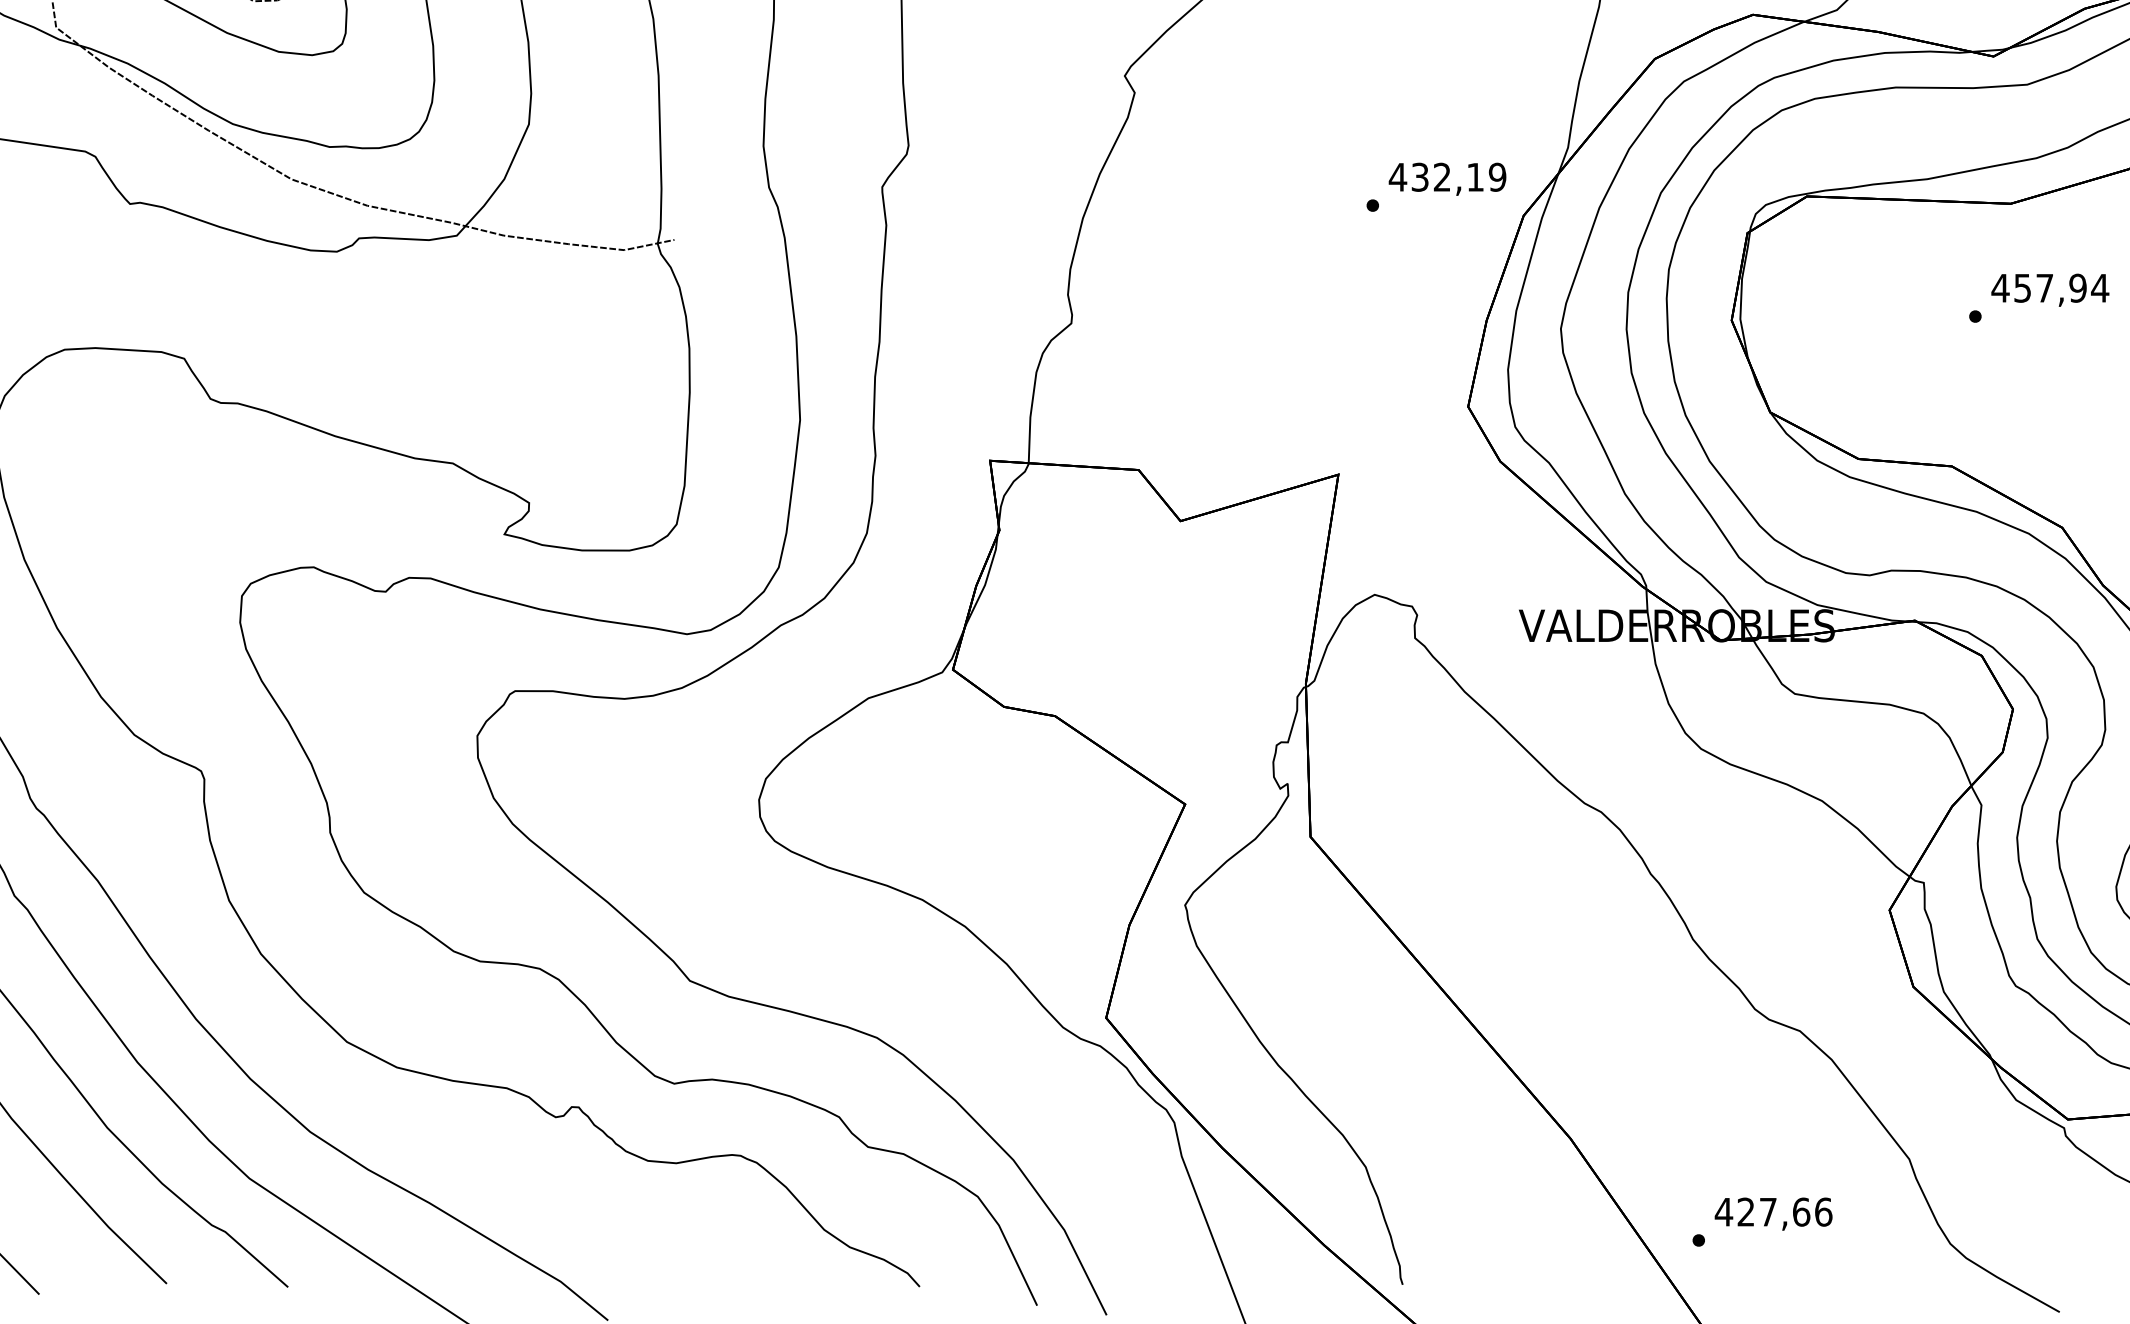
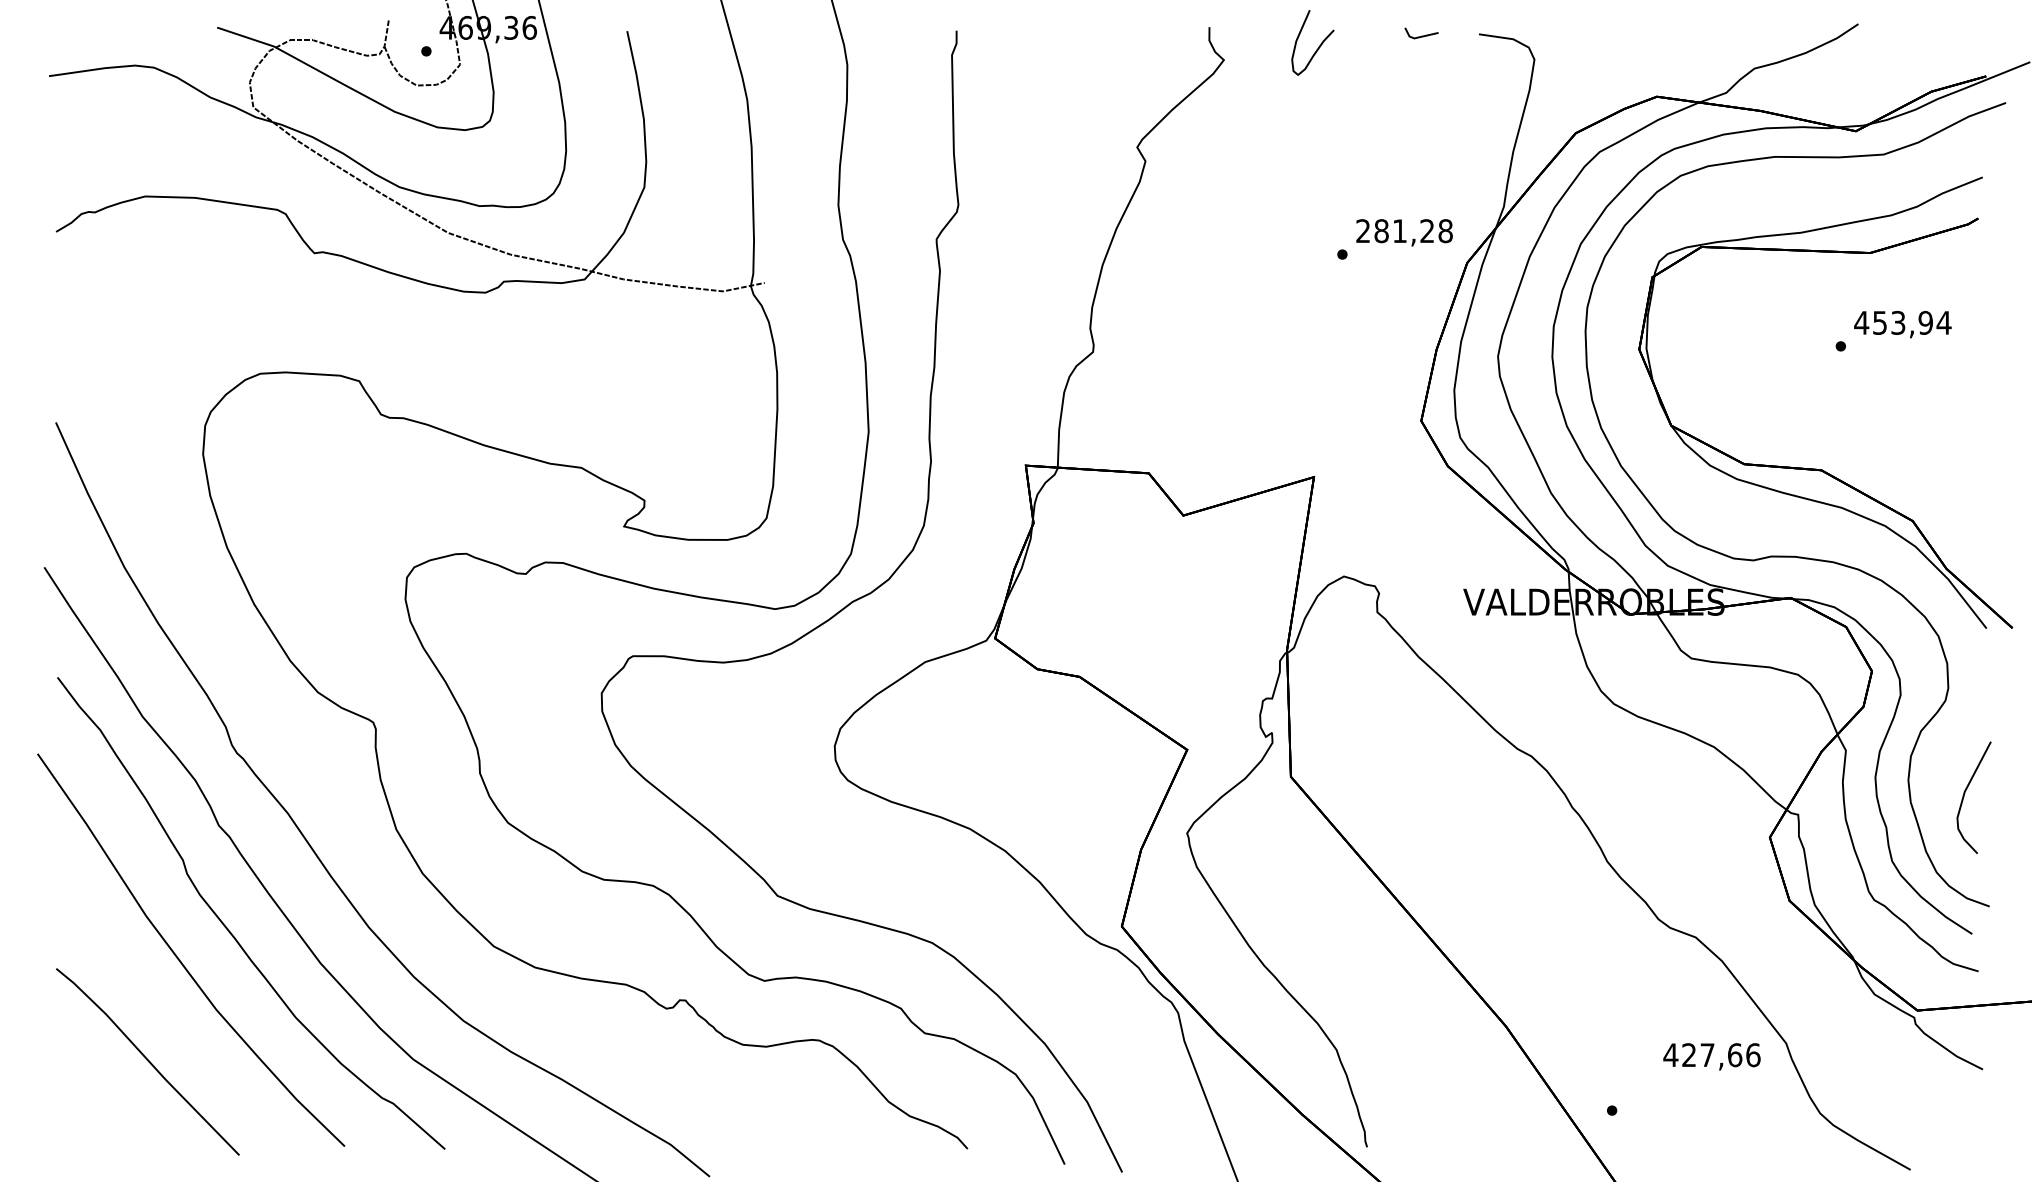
text: (1446, 177) -> (1403, 231), 432,19 -> 281,28
text: (2045, 287) -> (1898, 322), 457,94 -> 453,94
text: (1773, 1213) -> (1711, 1056), moved

